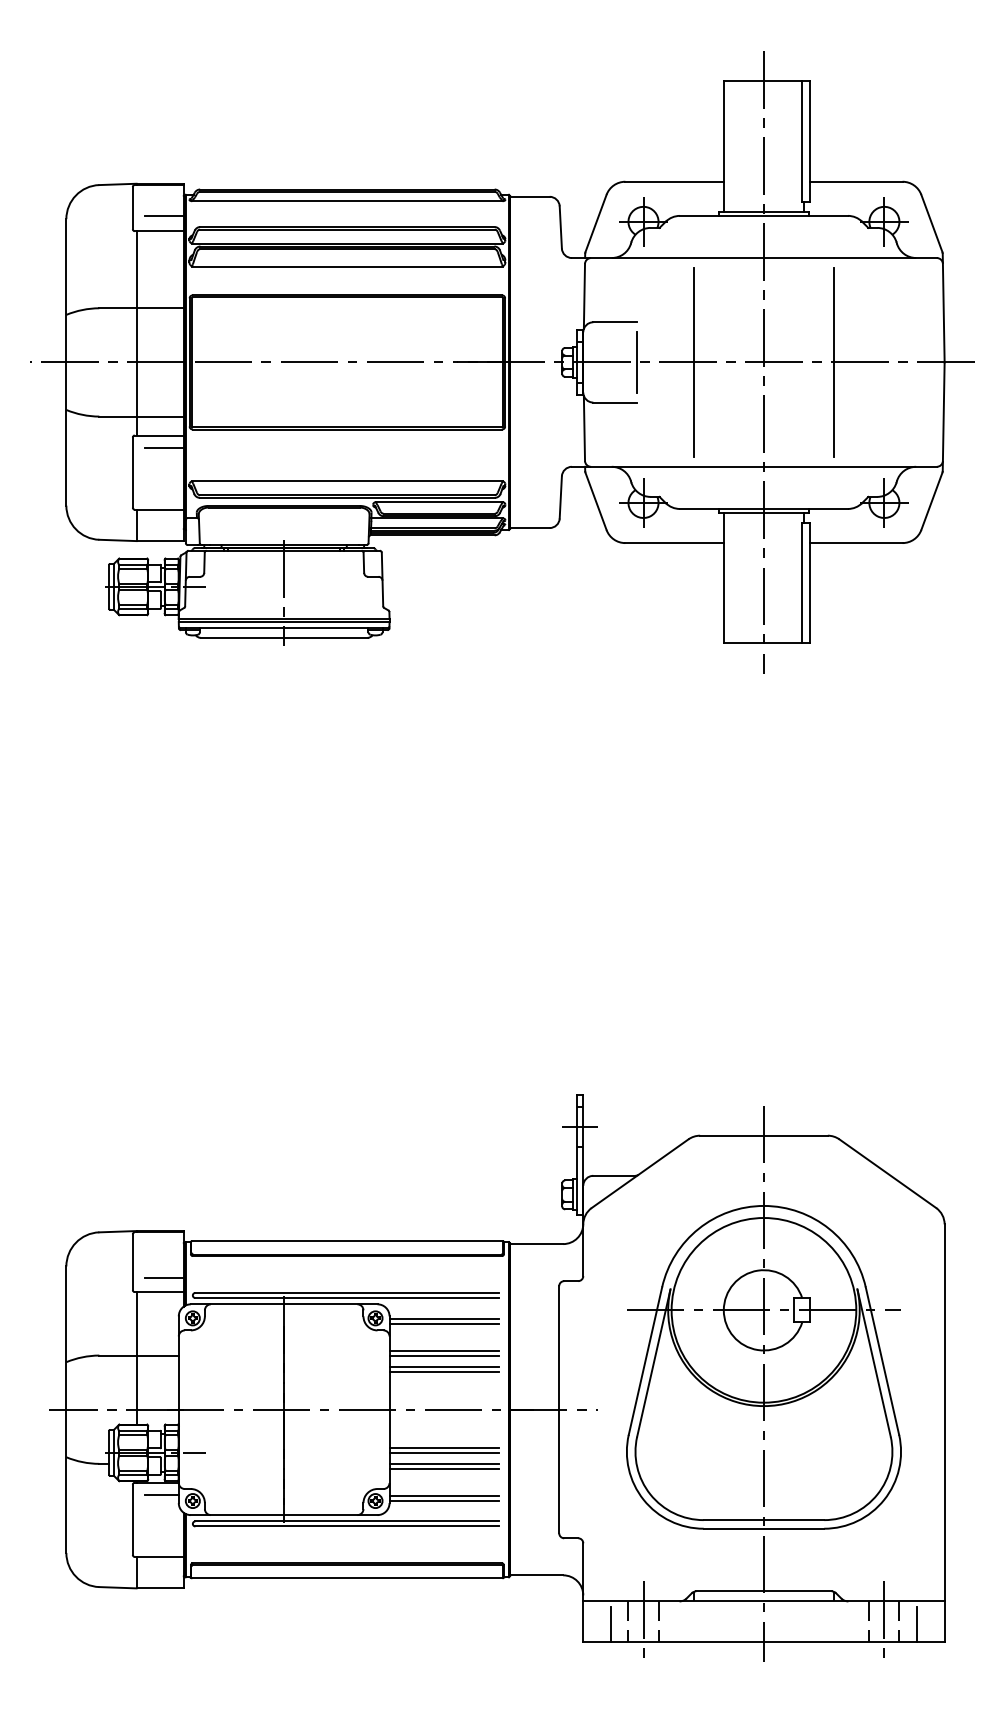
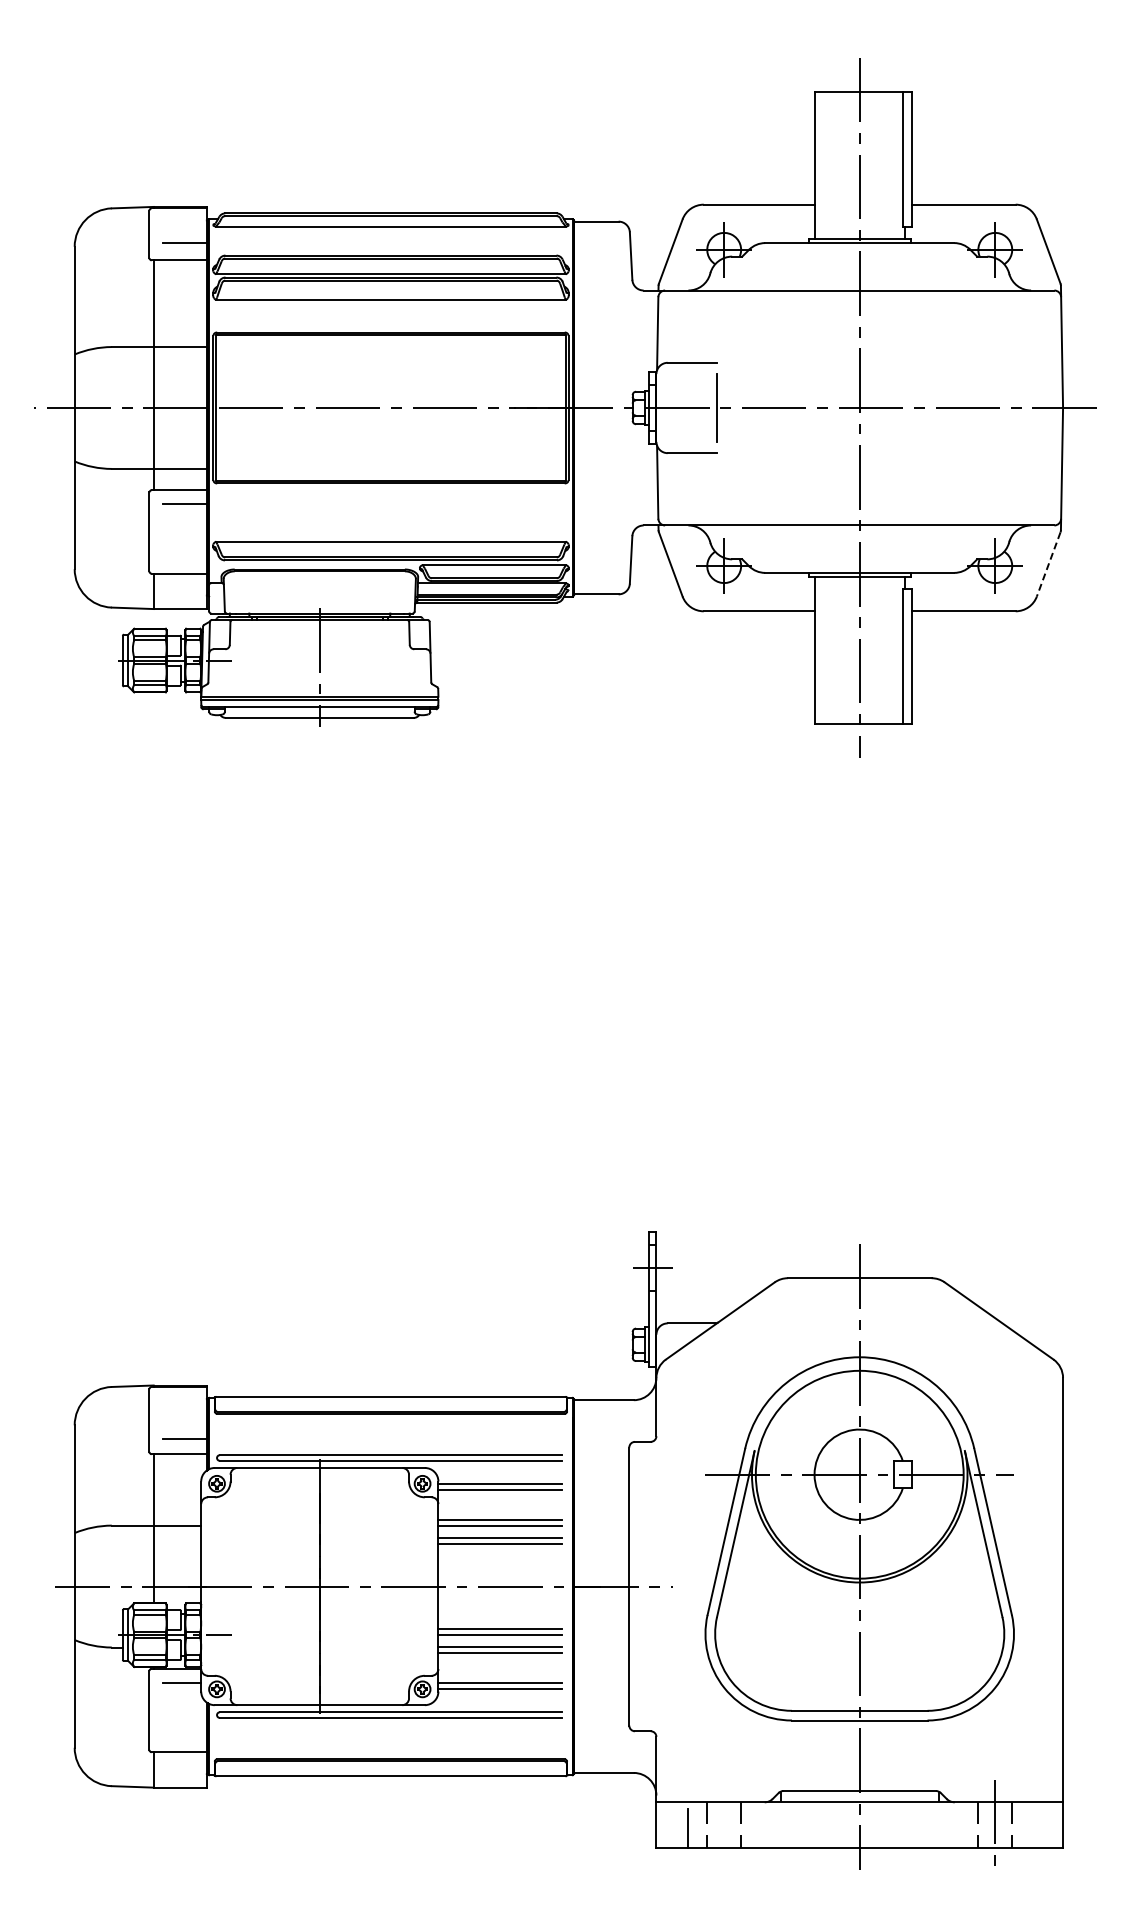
line: (693, 361) -> (780, 407), removed
line: (833, 361) -> (938, 407), removed
line: (931, 501) -> (1048, 564), solid -> dashed
line: (643, 1621) -> (724, 1824), removed
line: (916, 1623) -> (1031, 1827), removed

